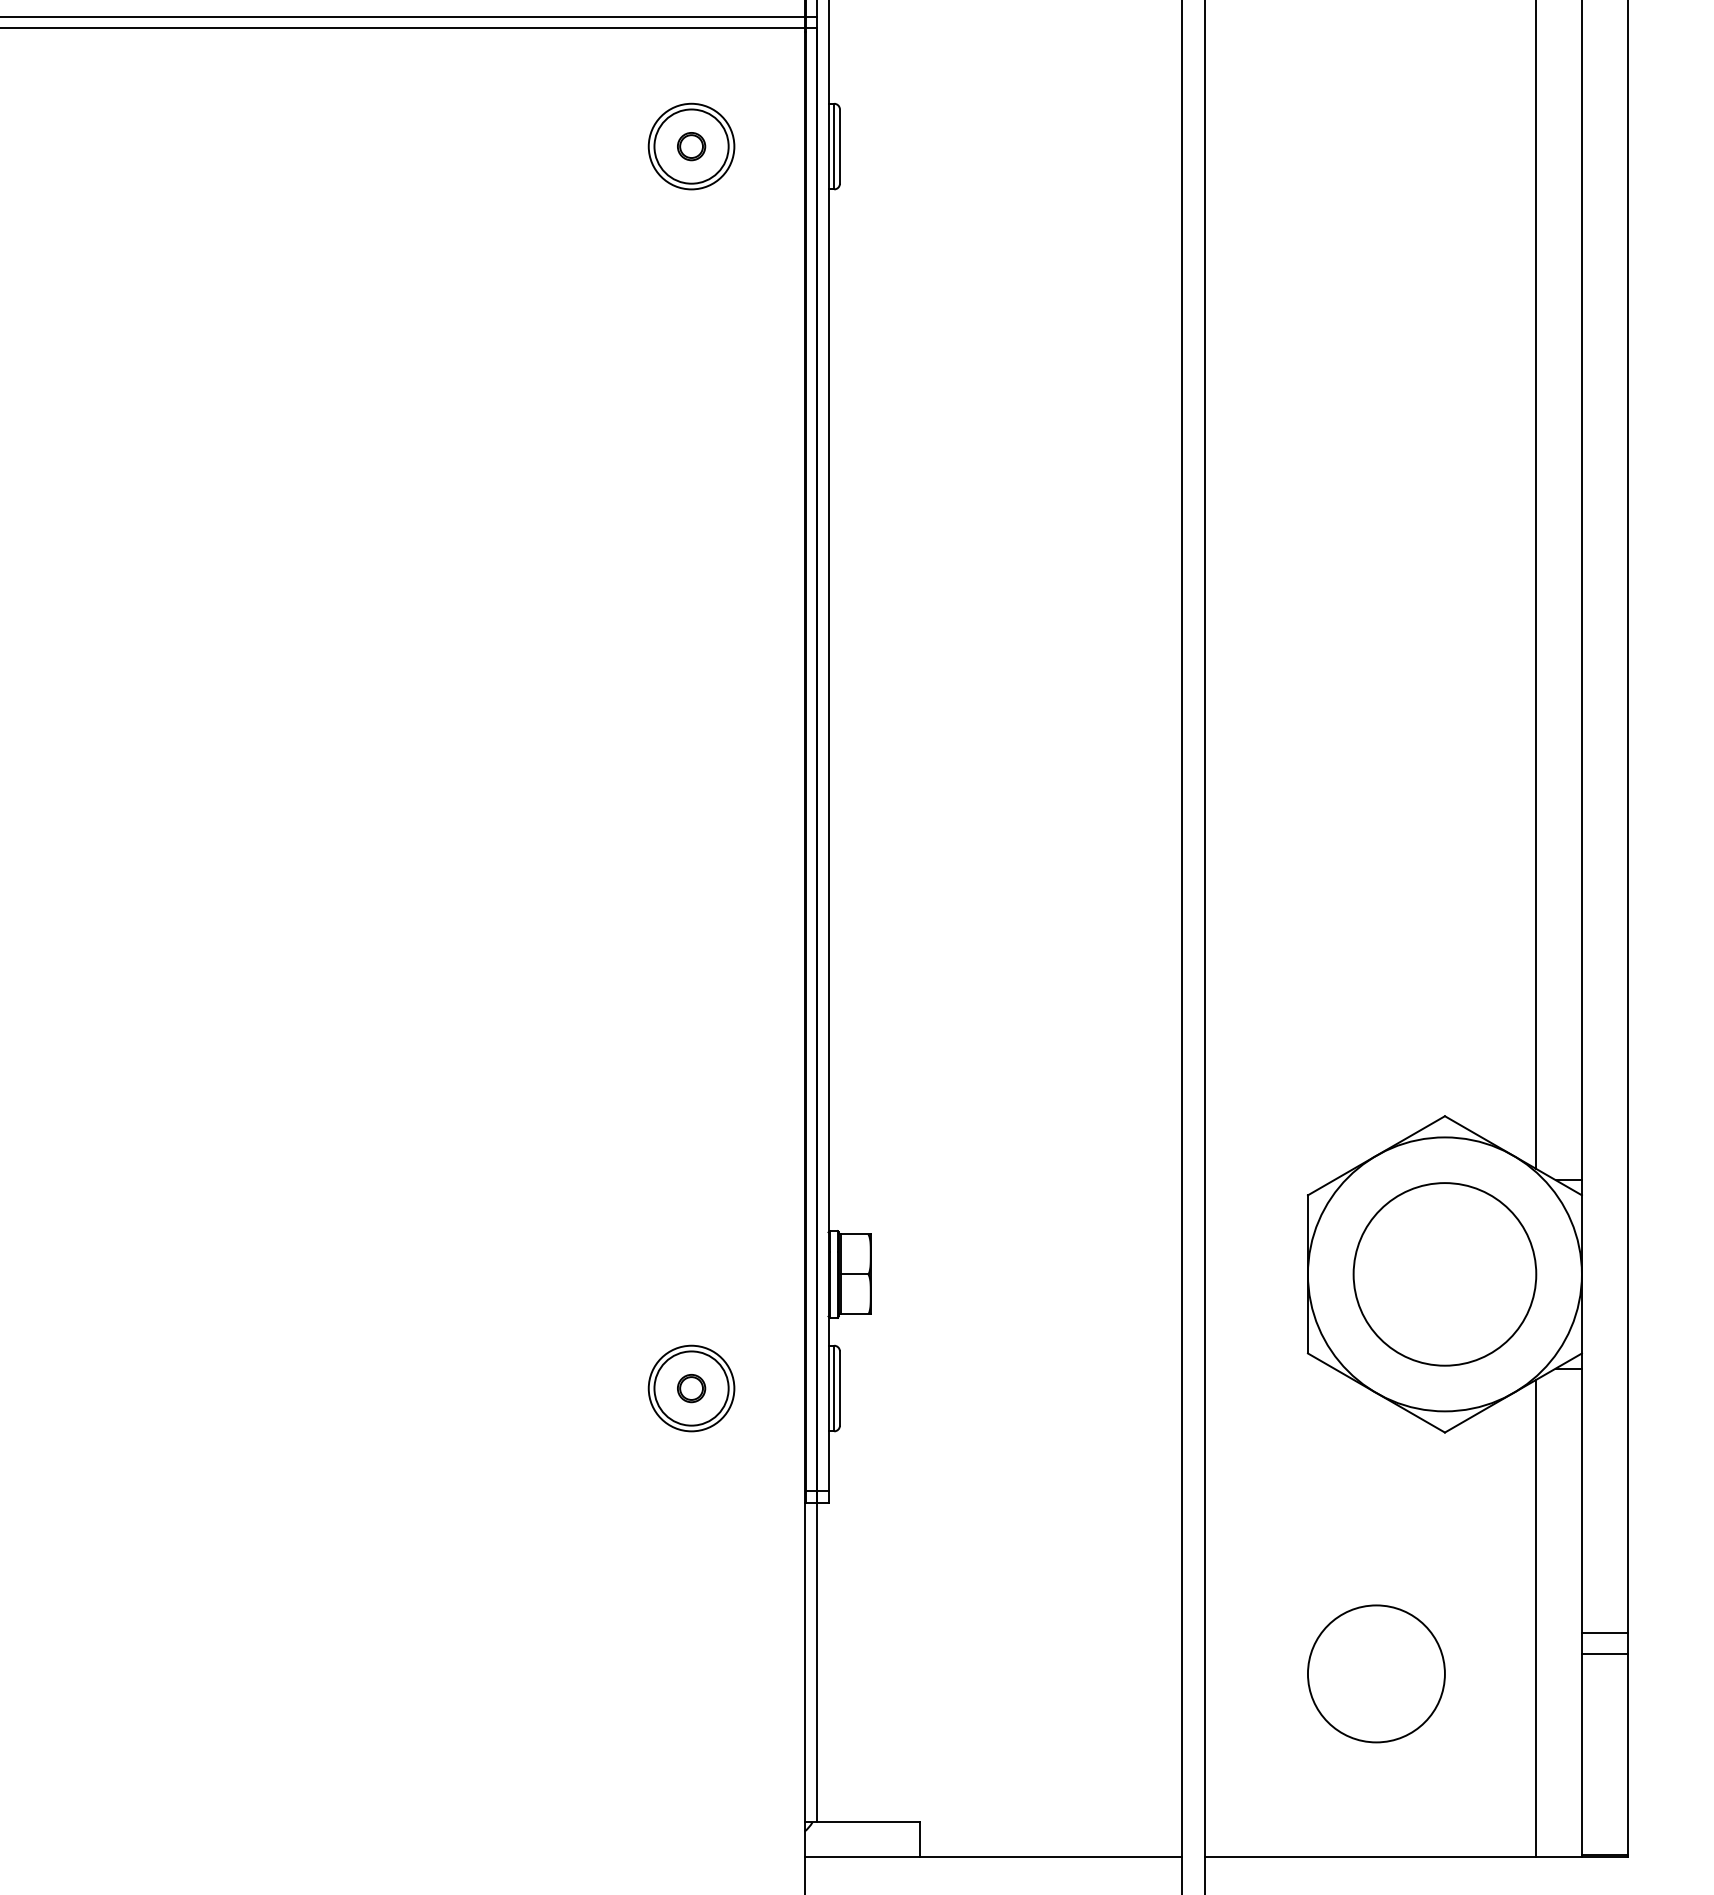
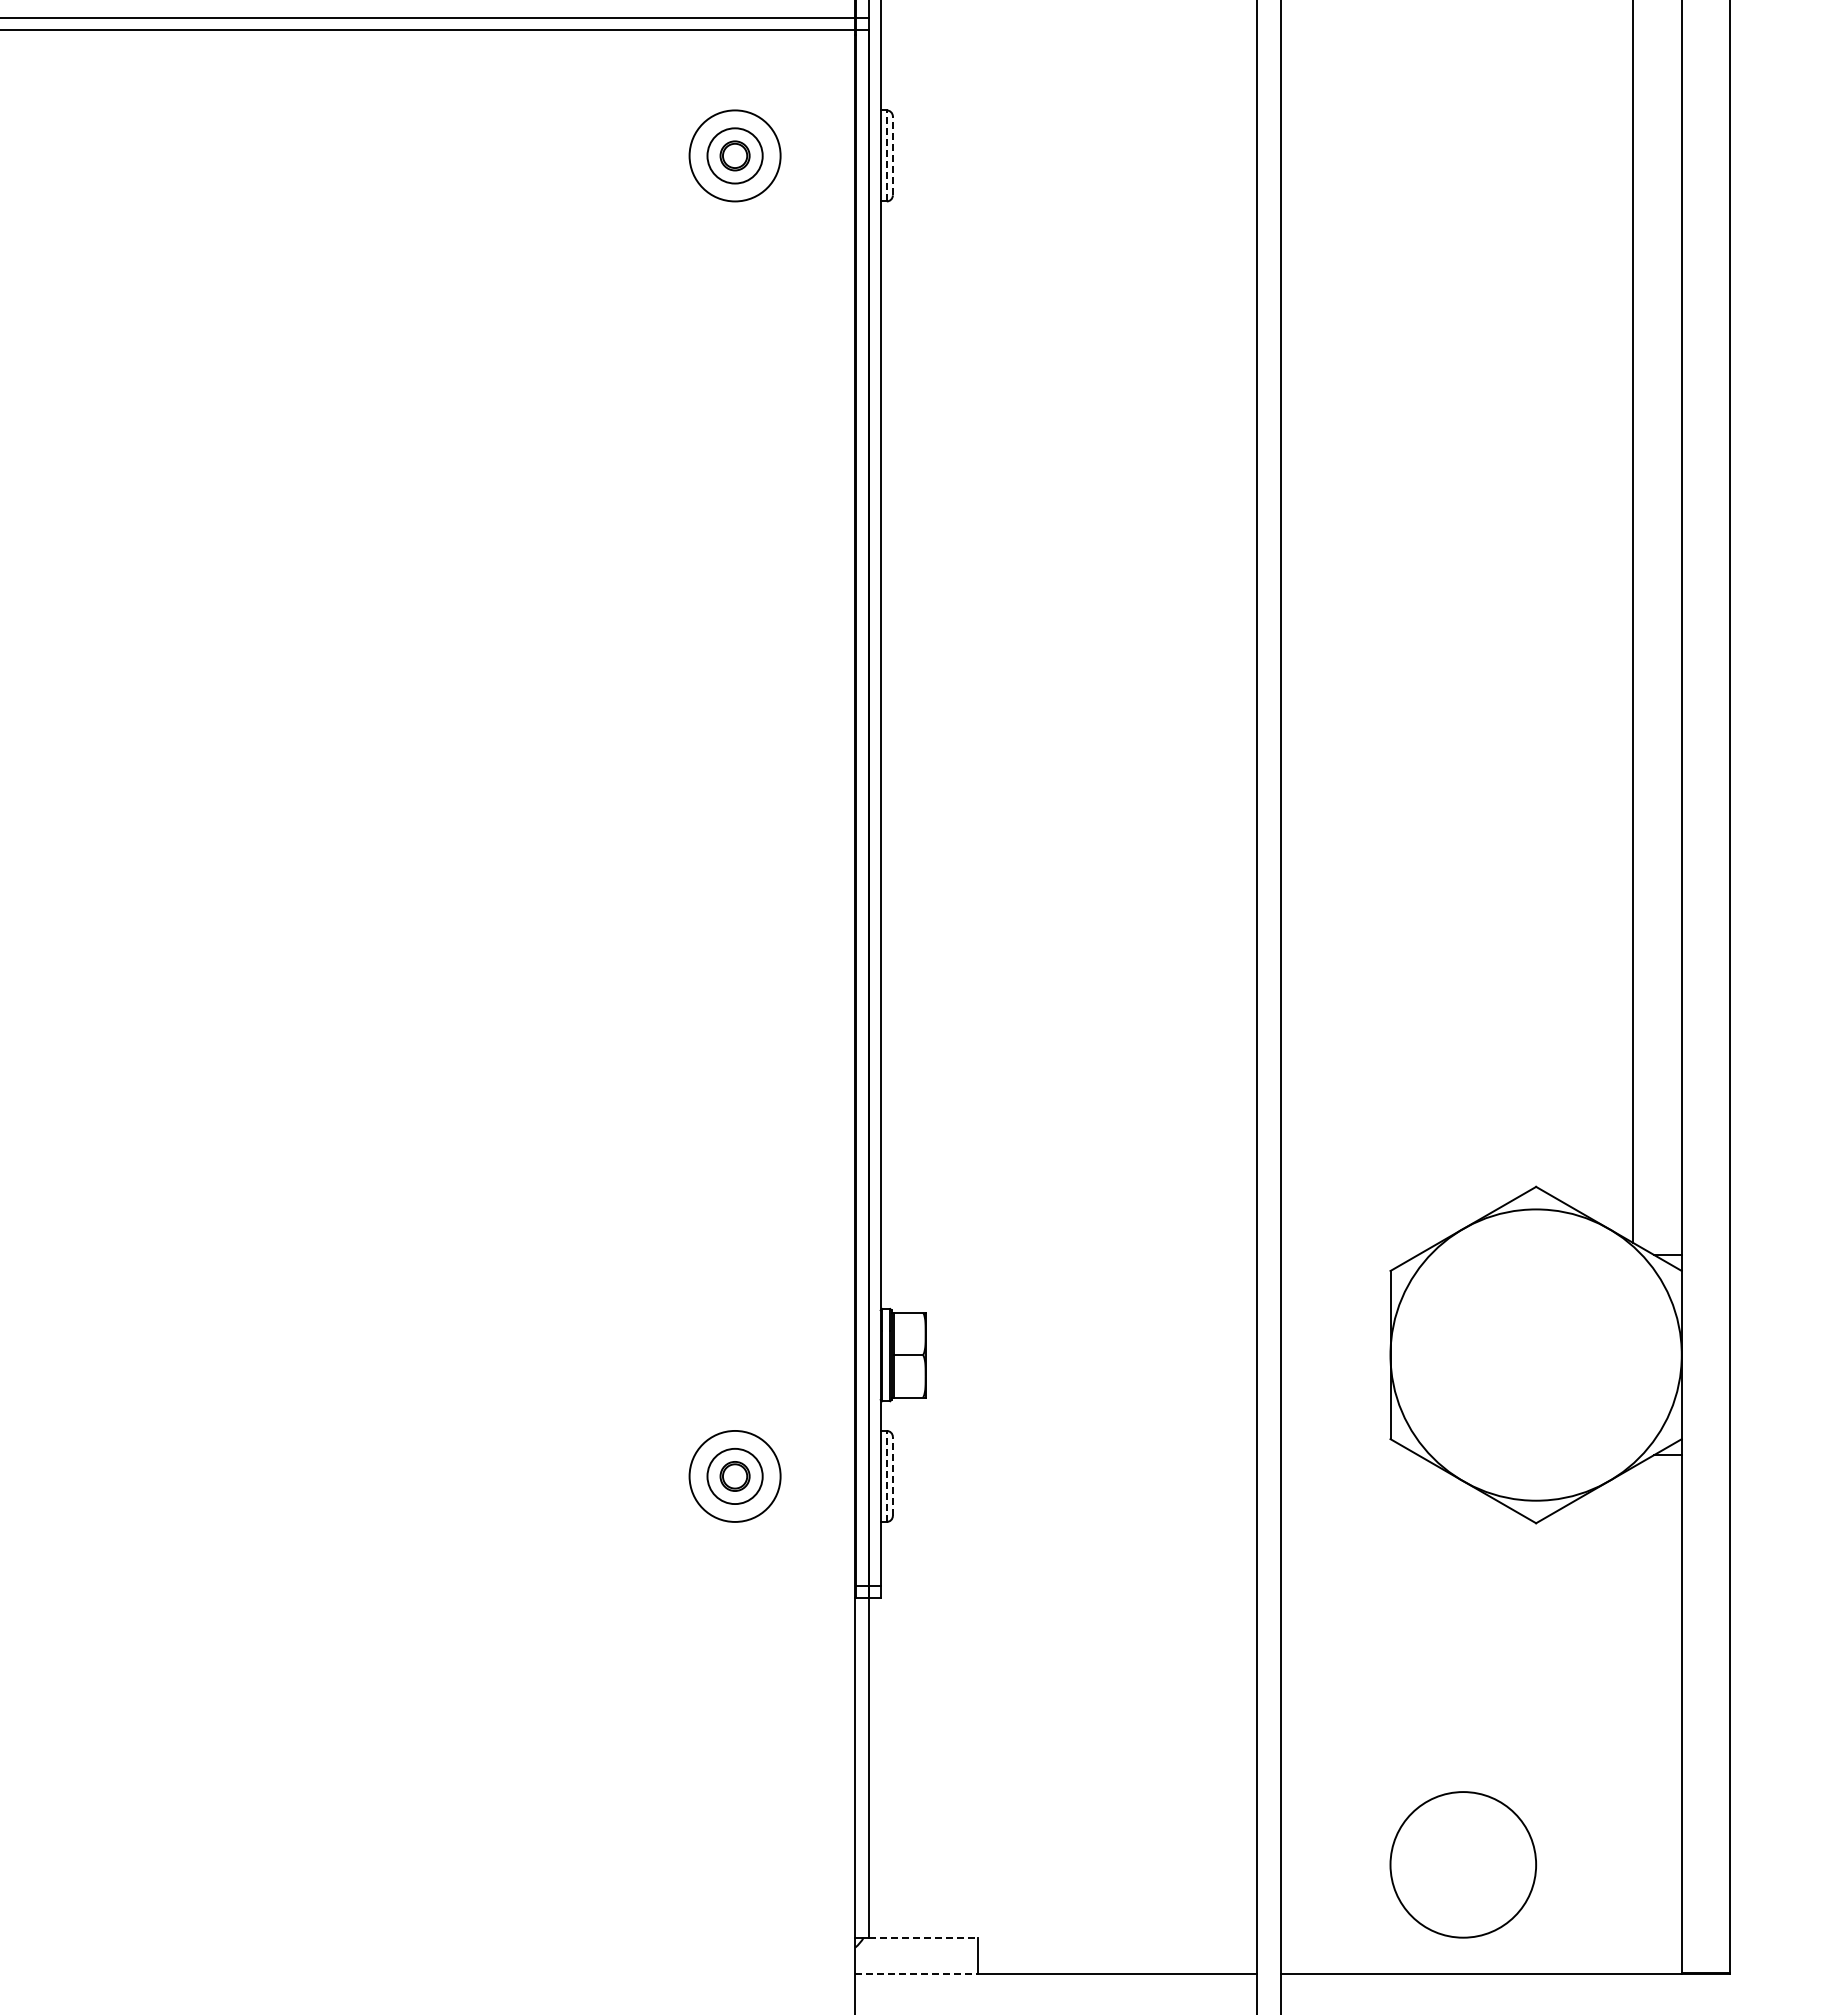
circle: (691, 146) -> (734, 155), size x0.7
line: (833, 146) -> (886, 155), solid -> dashed
line: (839, 146) -> (892, 155), solid -> dashed
circle: (1445, 1274) -> (1536, 1355), removed
line: (839, 1387) -> (892, 1475), solid -> dashed
circle: (691, 1388) -> (734, 1476), size x0.7
line: (833, 1388) -> (886, 1476), solid -> dashed
line: (1536, 1618) -> (1633, 1720), removed
line: (1604, 1633) -> (1705, 1736), removed
line: (1604, 1654) -> (1705, 1759), removed
circle: (1375, 1673) -> (1462, 1864), moved
line: (868, 1822) -> (923, 1937), solid -> dashed
line: (863, 1856) -> (917, 1974), solid -> dashed

